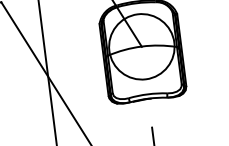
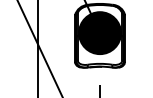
fill: (142, 47) -> (100, 33), added

